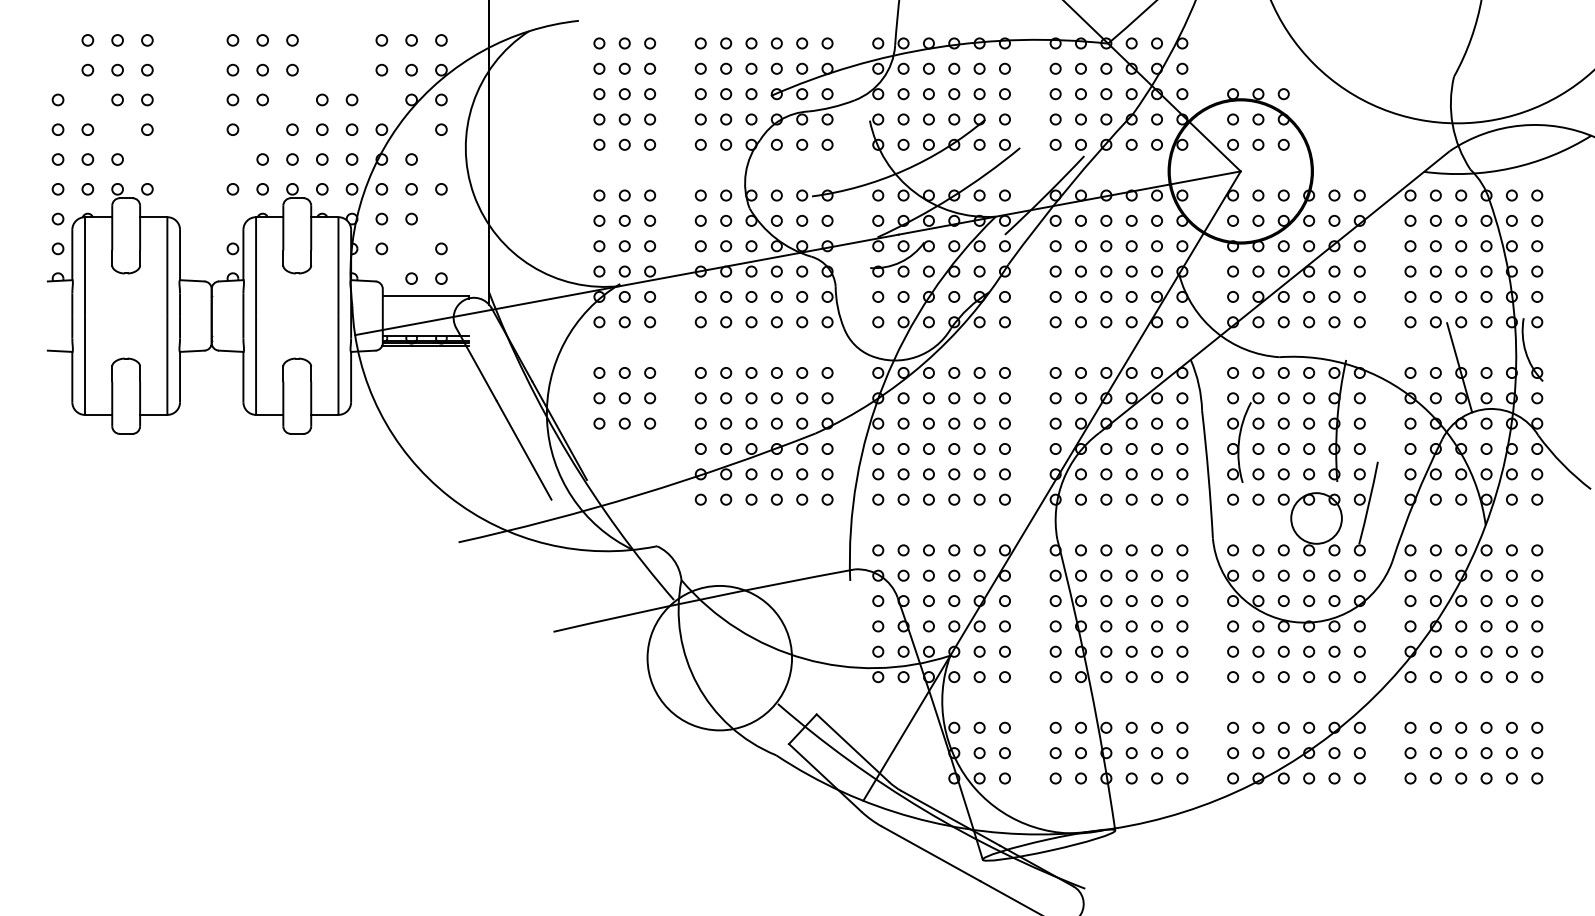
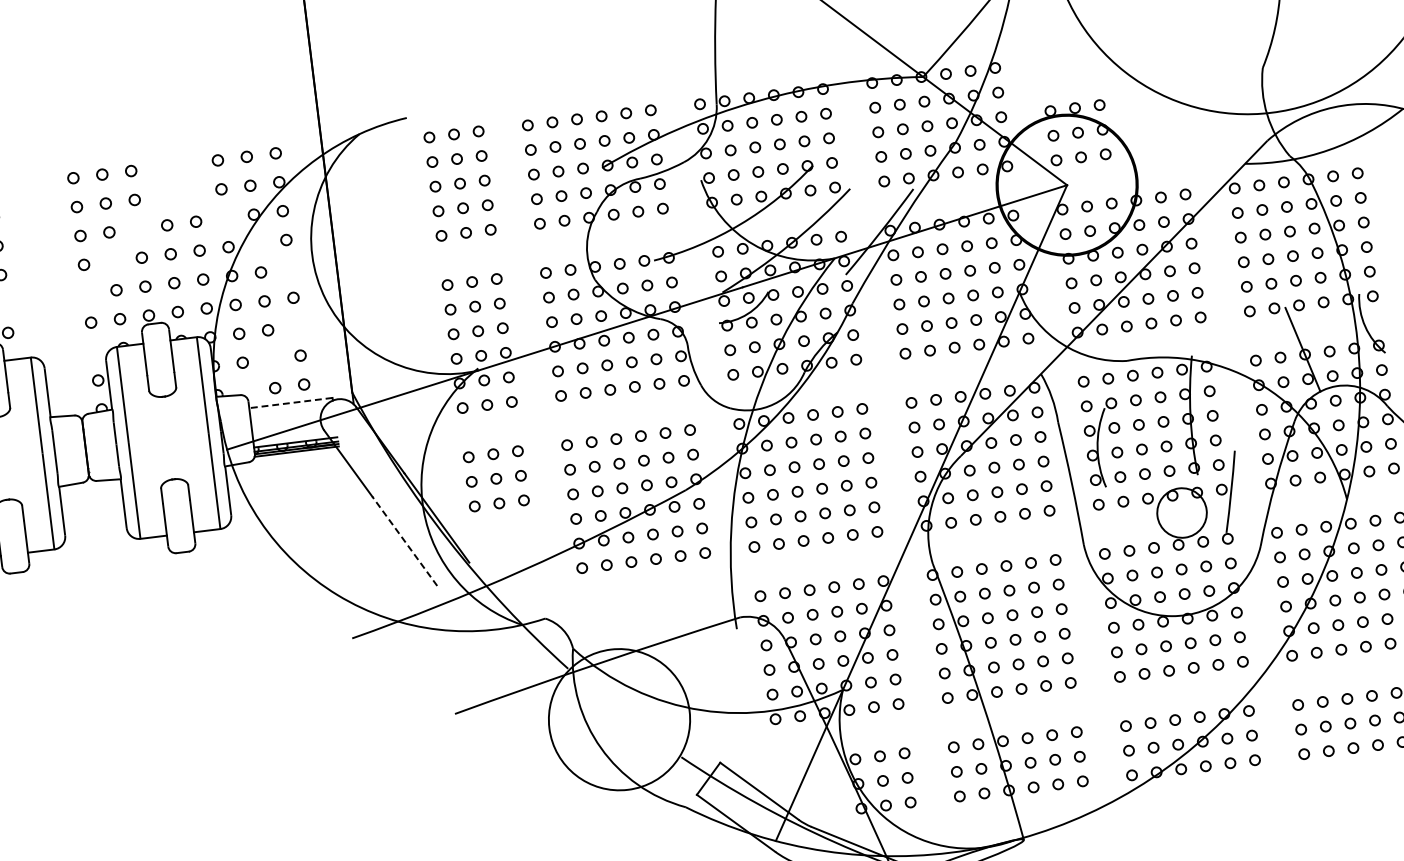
line: (425, 295) -> (290, 402), solid -> dashed
line: (523, 449) -> (404, 540), solid -> dashed

